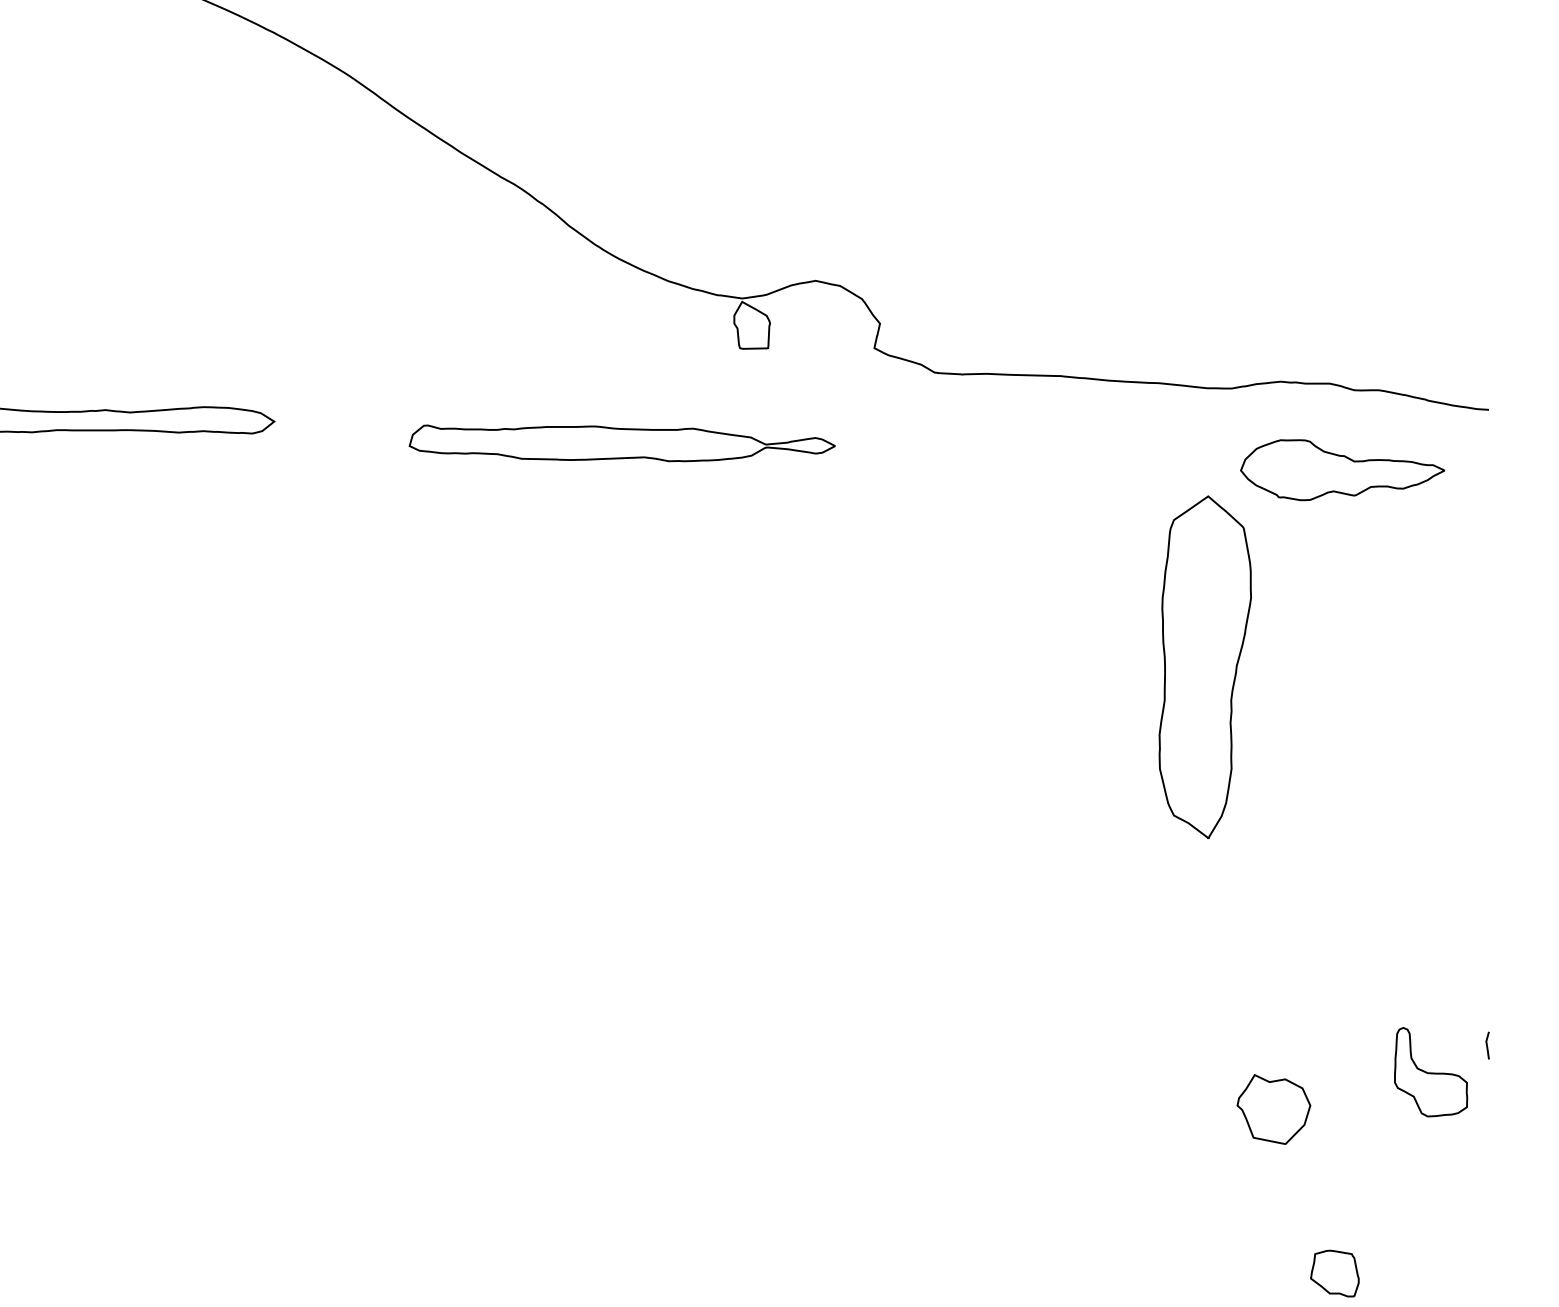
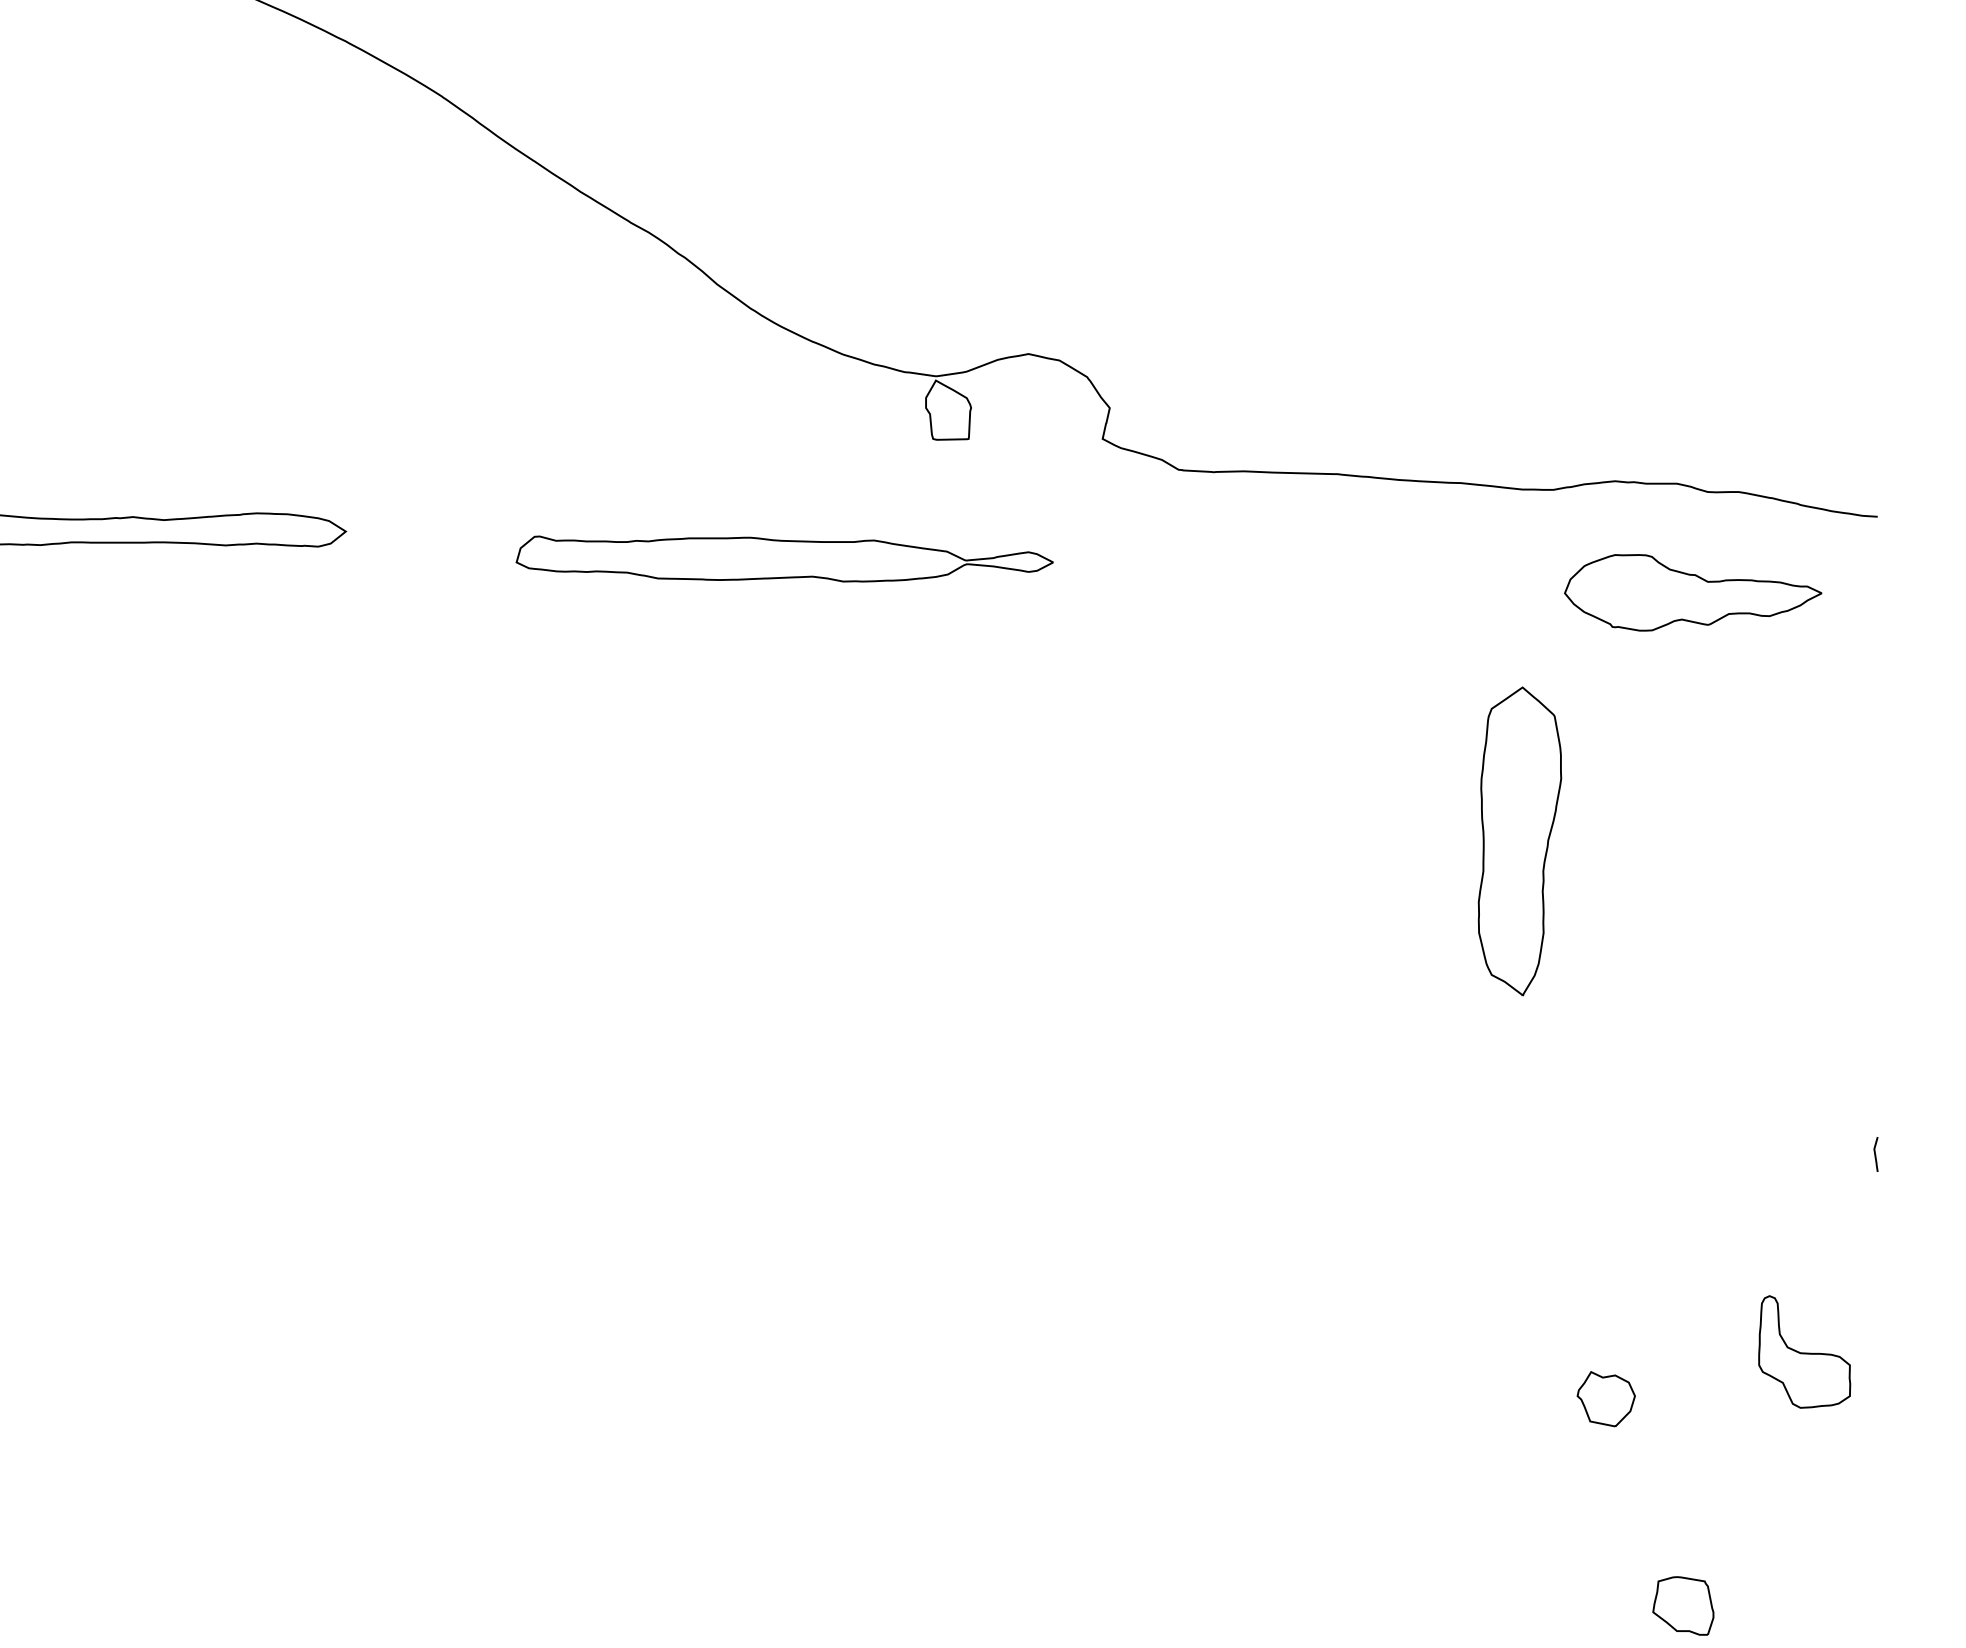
part: (1204, 667) -> (1519, 841), size x0.71
line: (1487, 1045) -> (1875, 1154), moved
part: (1273, 1109) -> (1605, 1399), size x0.62

